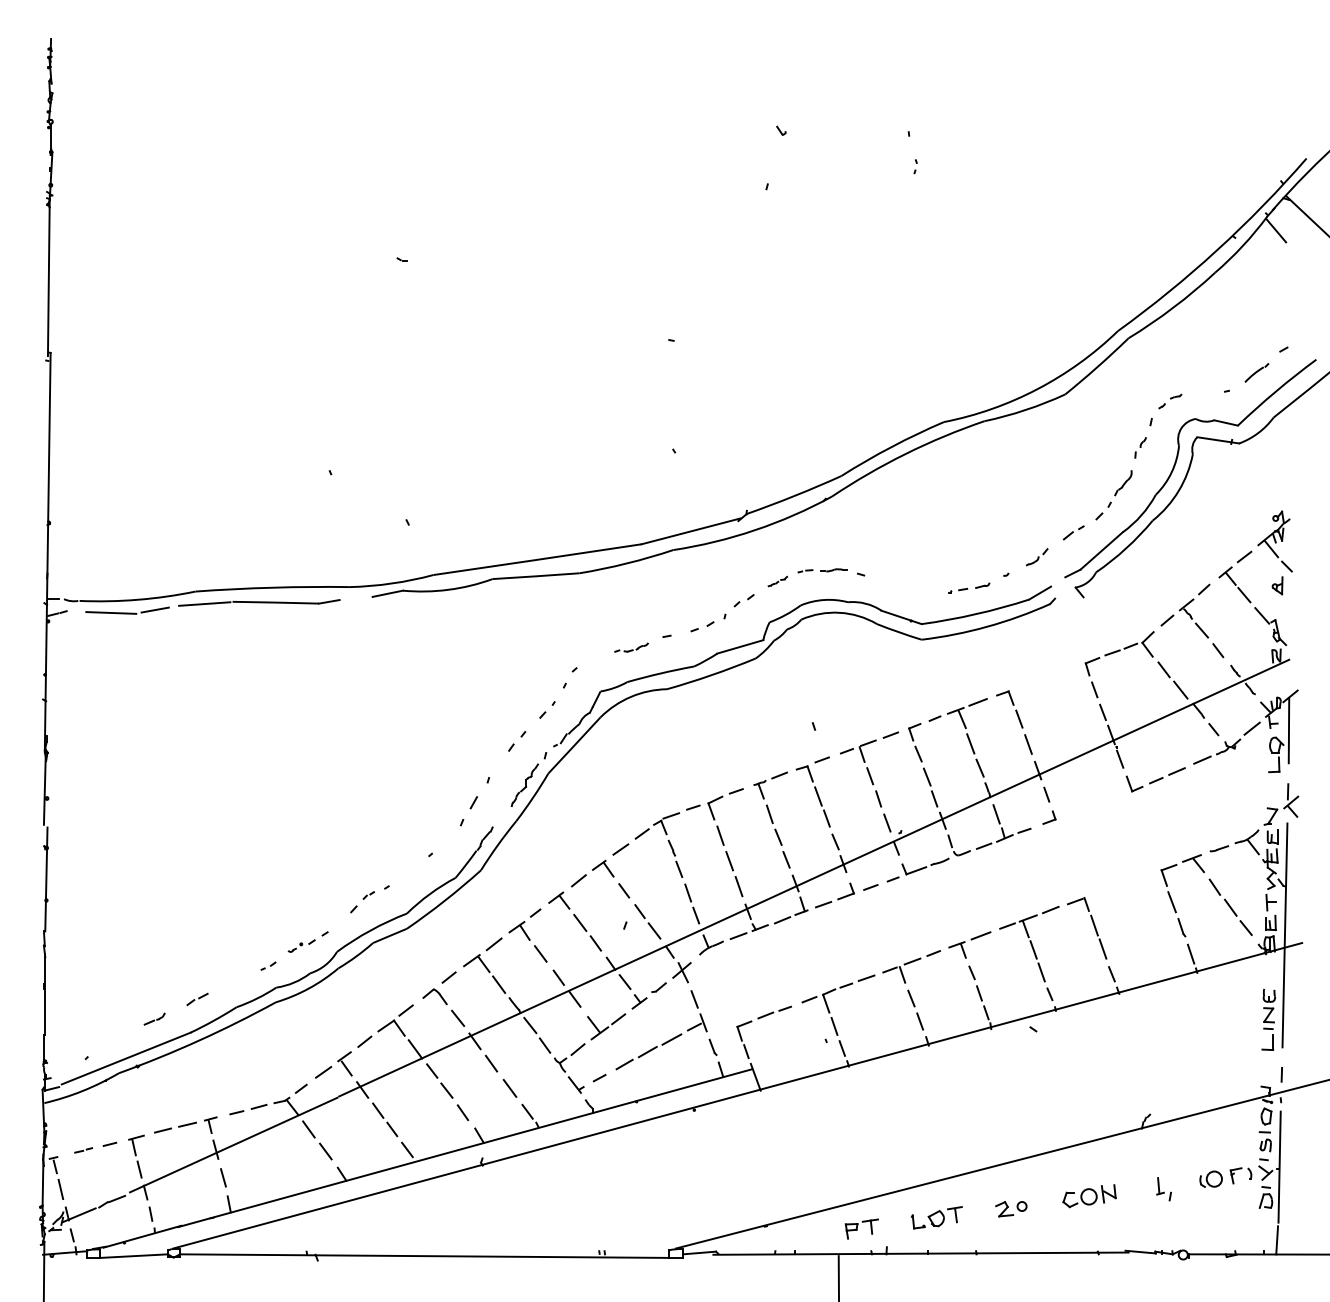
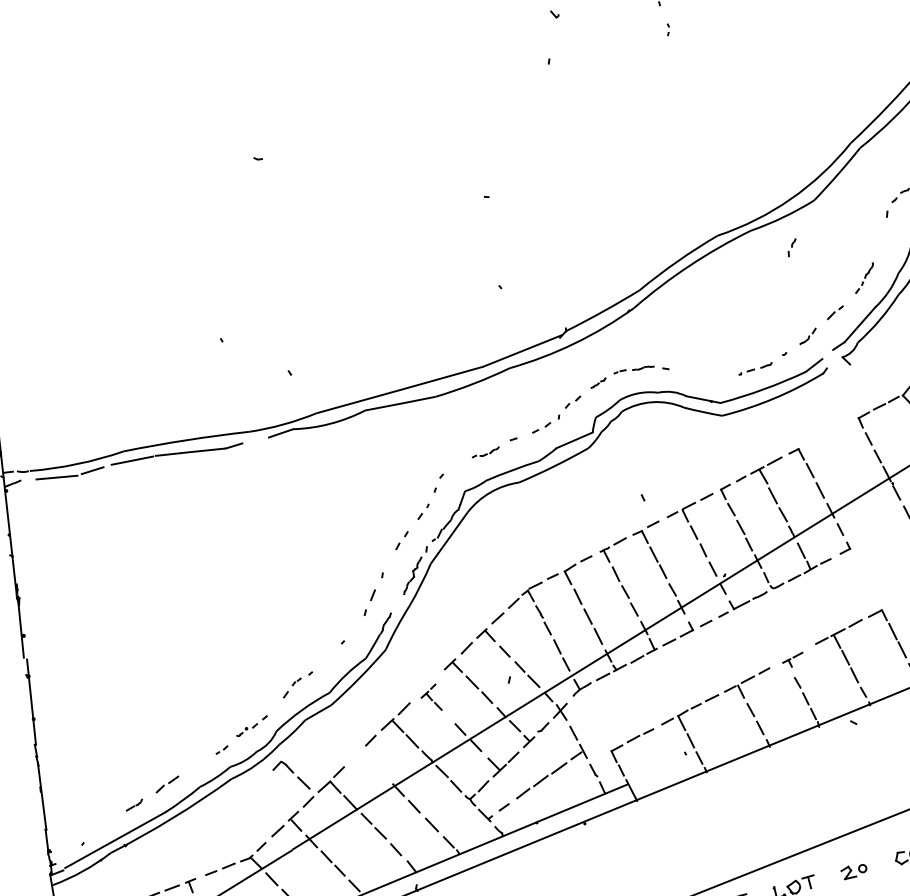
part: (1140, 447) -> (792, 247), moved
part: (1113, 495) -> (864, 278), size x0.7
part: (527, 935) -> (430, 698), size x0.6
part: (969, 944) -> (792, 659), size x0.6
part: (197, 999) -> (167, 784), size x1.4
part: (443, 1007) -> (290, 775), moved

